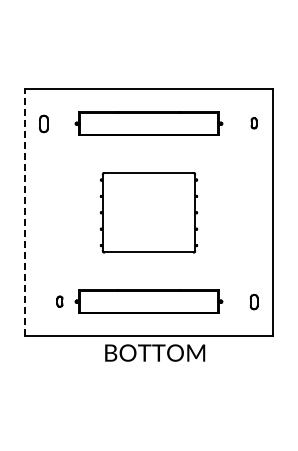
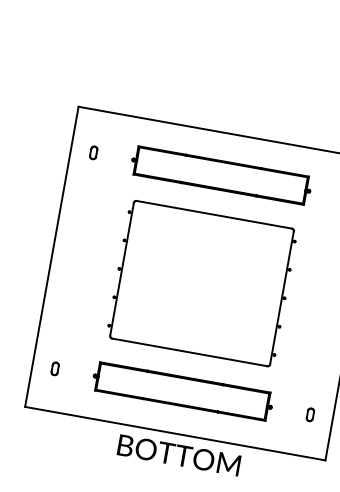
part: (43, 123) -> (93, 152), size x0.62
line: (25, 212) -> (52, 256), dashed -> solid
part: (148, 212) -> (201, 283), size x1.43
part: (59, 301) -> (54, 368), moved
part: (253, 301) -> (309, 414), size x0.71

